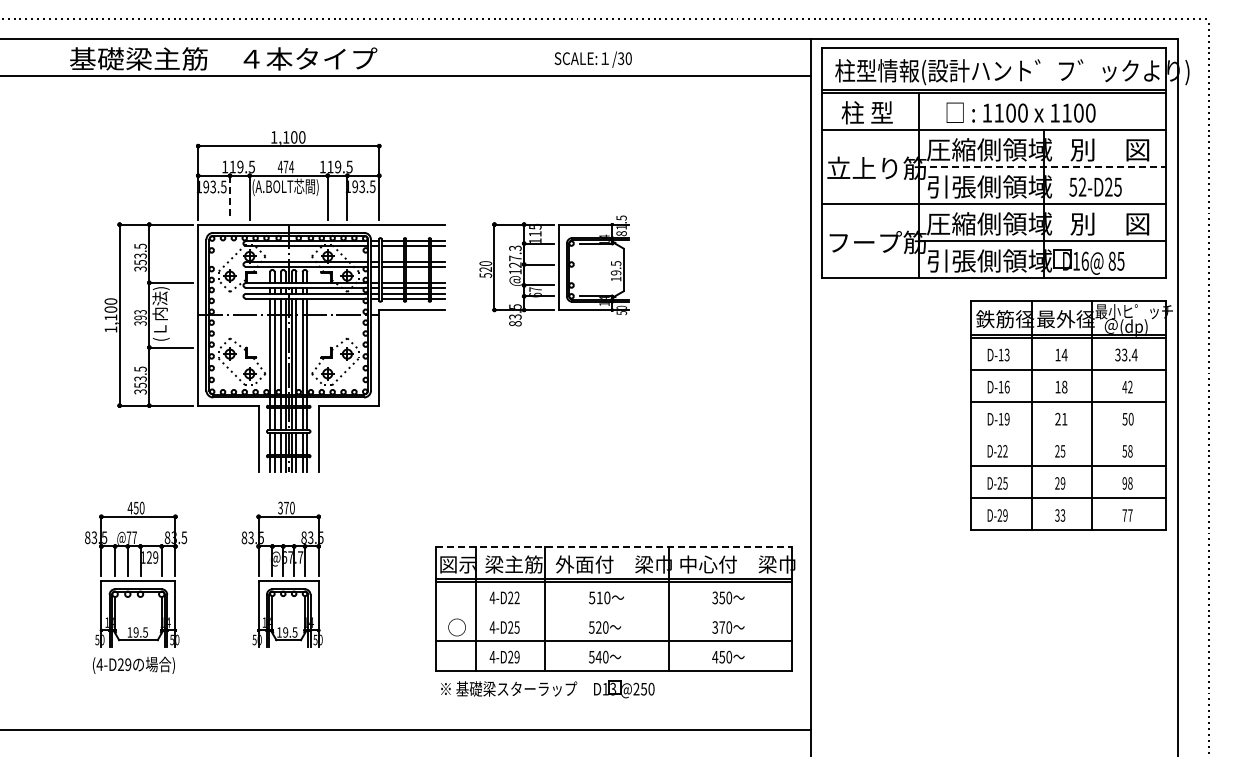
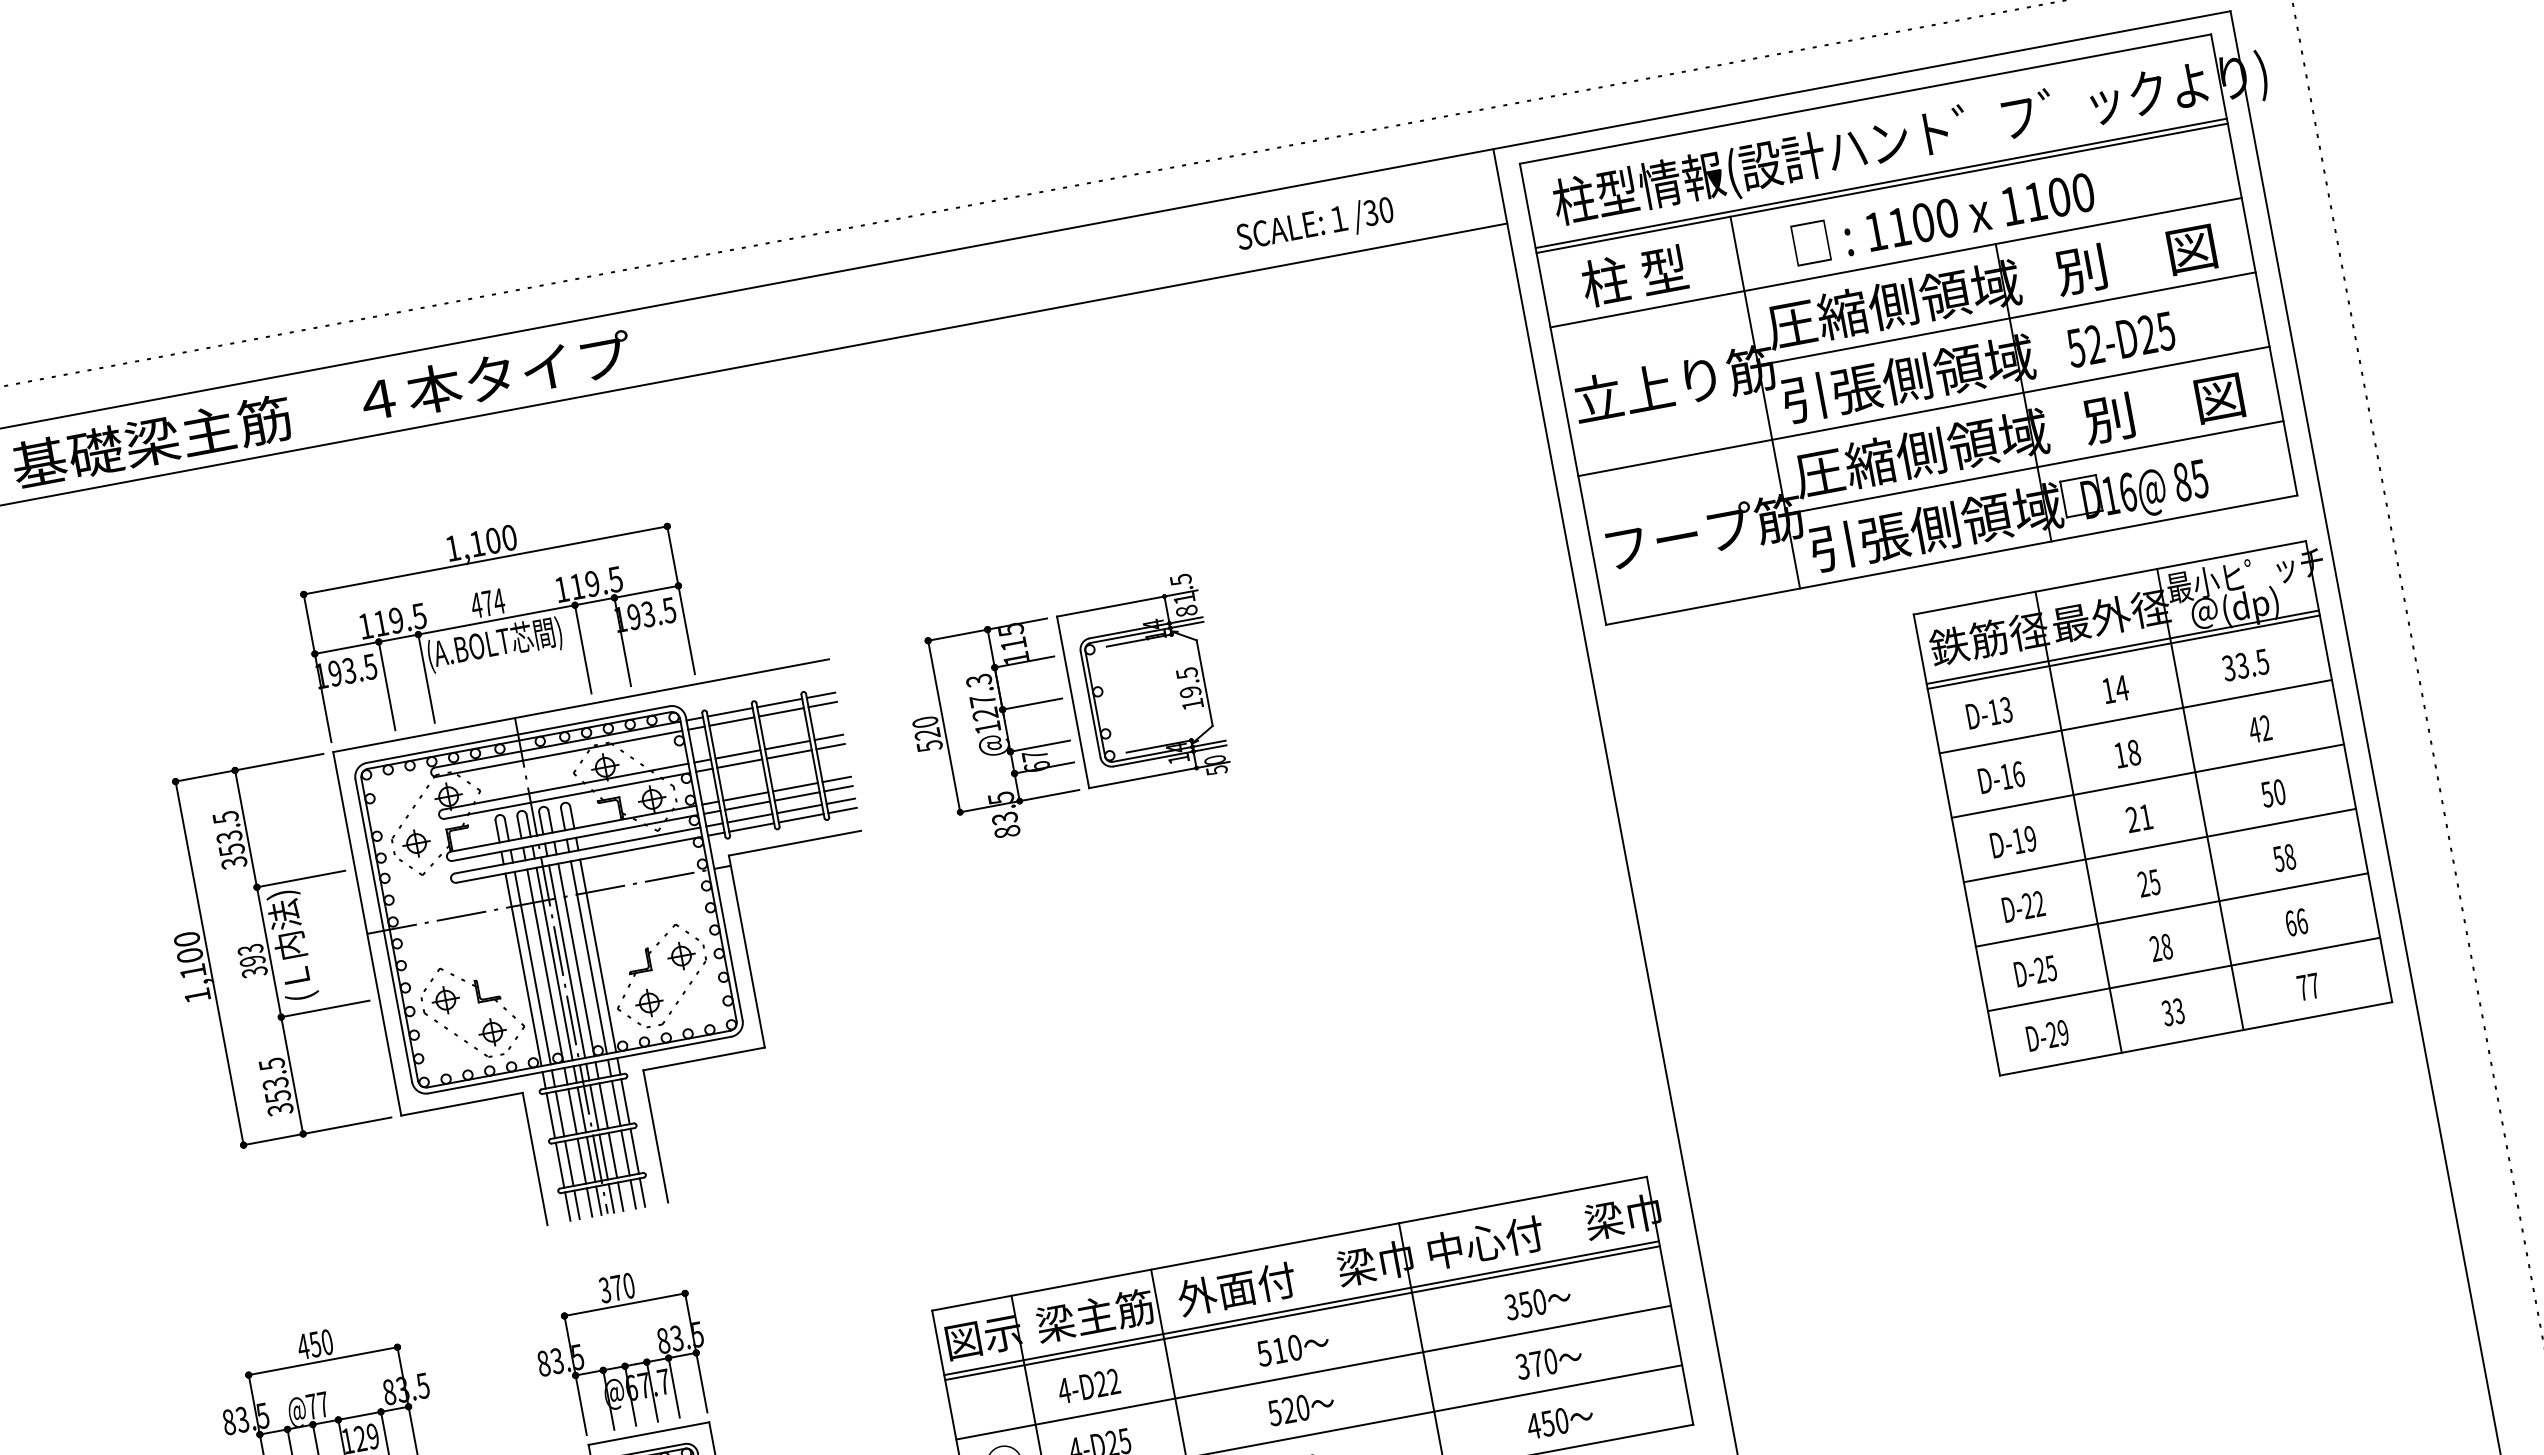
text: (592, 59) -> (1313, 225), moved
line: (1042, 166) -> (2006, 318), dashed -> solid
line: (230, 197) -> (387, 685), dashed -> solid
text: (1134, 354) -> (2261, 661), 33.4 -> 33.5
line: (1068, 434) -> (2159, 846), added
text: (1062, 483) -> (2165, 947), 29 -> 28
text: (1127, 483) -> (2296, 922), 98 -> 66
line: (614, 547) -> (1290, 1243), dashed -> solid
line: (614, 611) -> (1314, 1372), added

